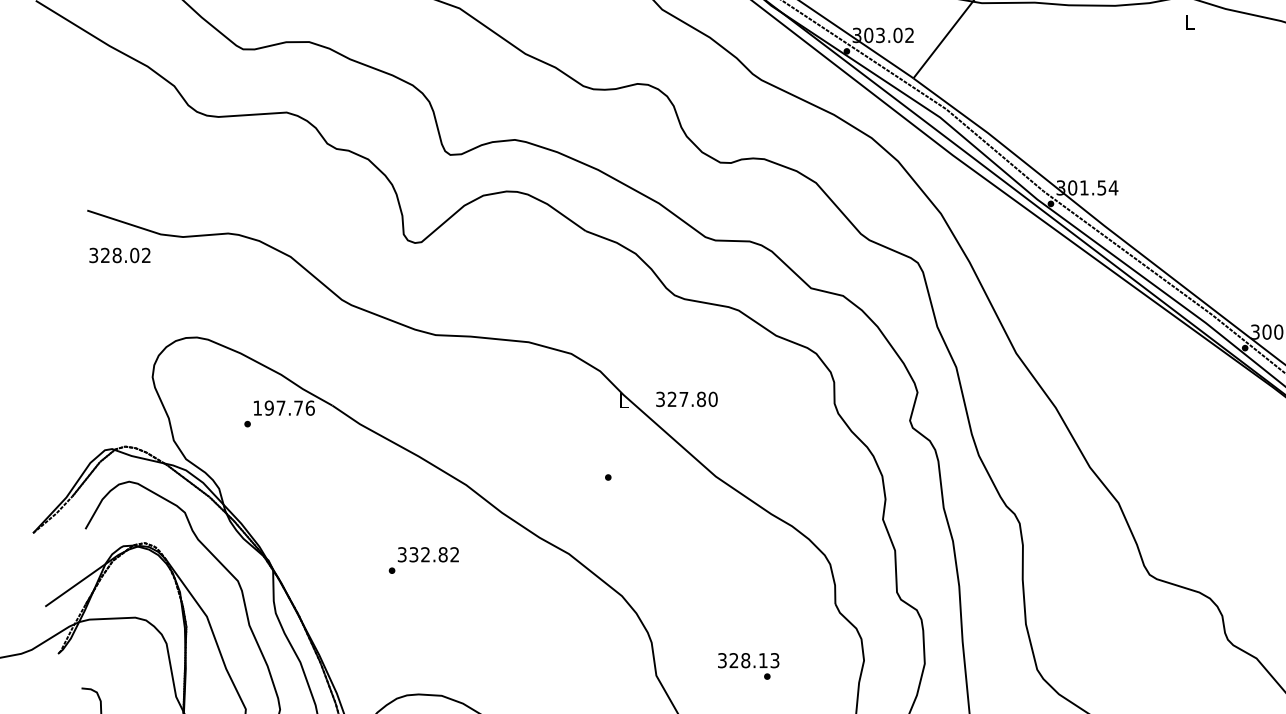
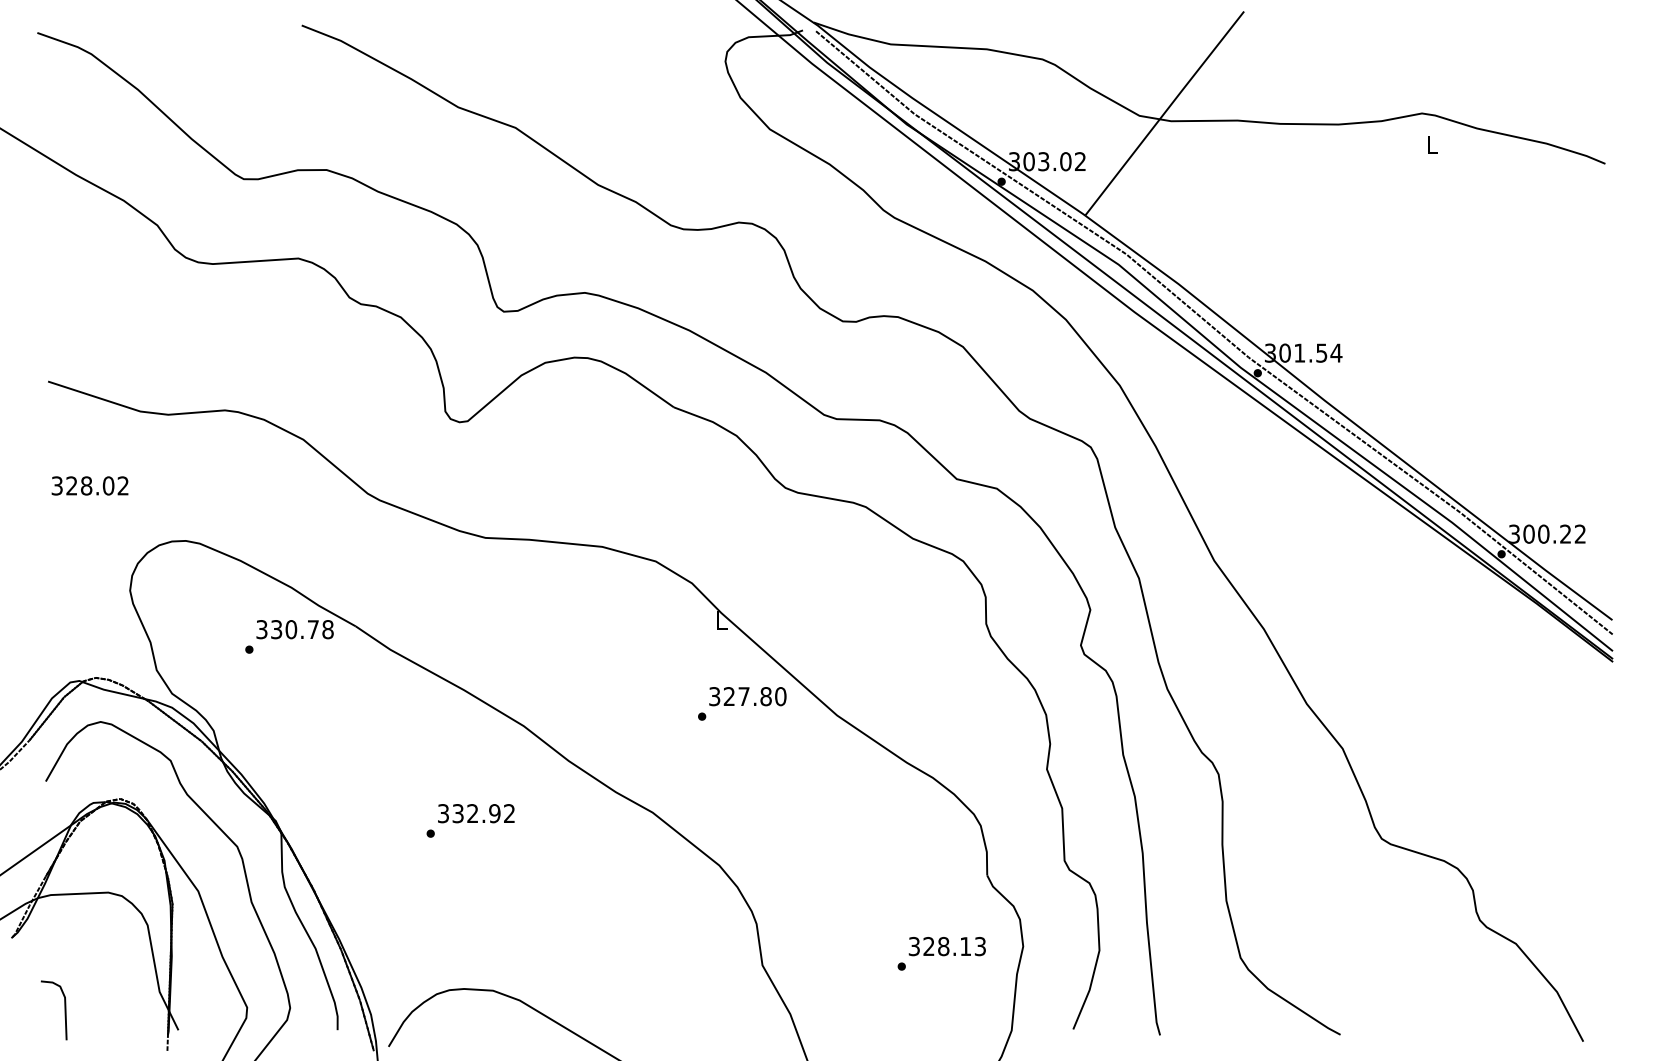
text: (119, 255) -> (89, 485), moved
text: (686, 399) -> (747, 696), moved
text: (283, 408) -> (294, 629), 197.76 -> 330.78
text: (442, 554) -> (494, 813), 332.82 -> 332.92
text: (747, 660) -> (946, 946), moved

